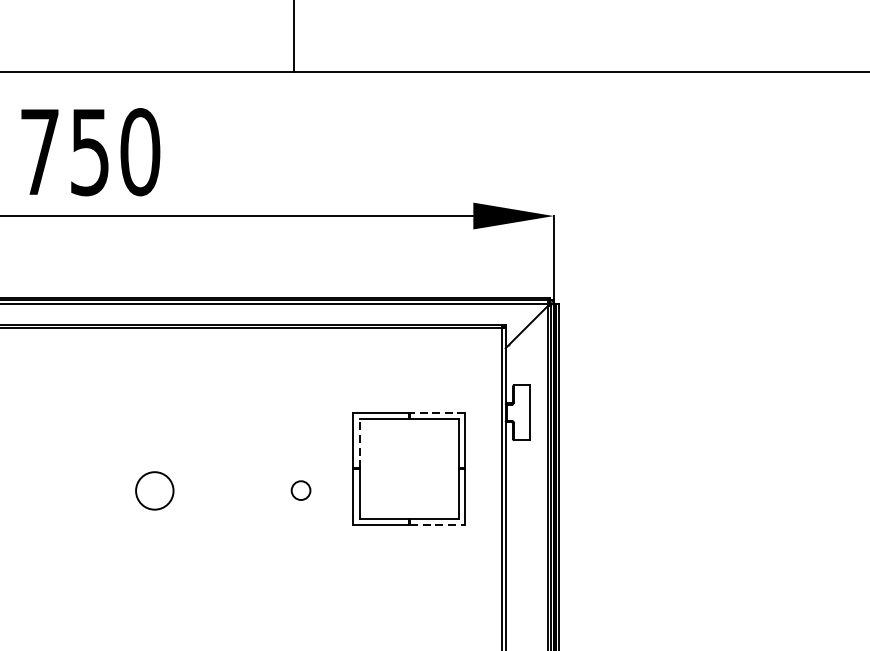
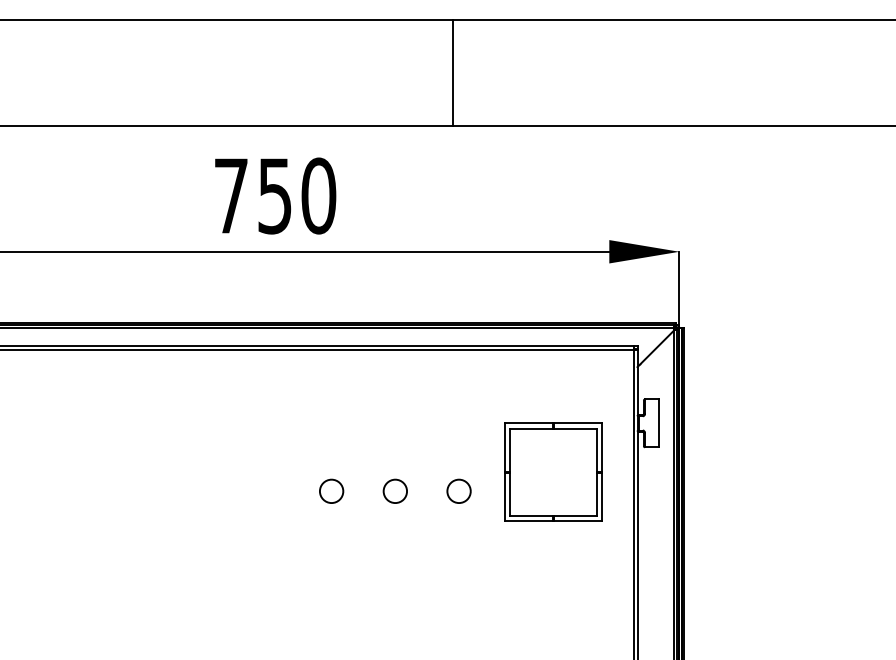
line: (436, 412) -> (577, 423), dashed -> solid
line: (360, 443) -> (510, 450), dashed -> solid
circle: (154, 489) -> (331, 490), size x0.71
circle: (227, 489) -> (394, 490), added
circle: (300, 489) -> (458, 490), size x1.43
line: (438, 525) -> (578, 521), dashed -> solid

